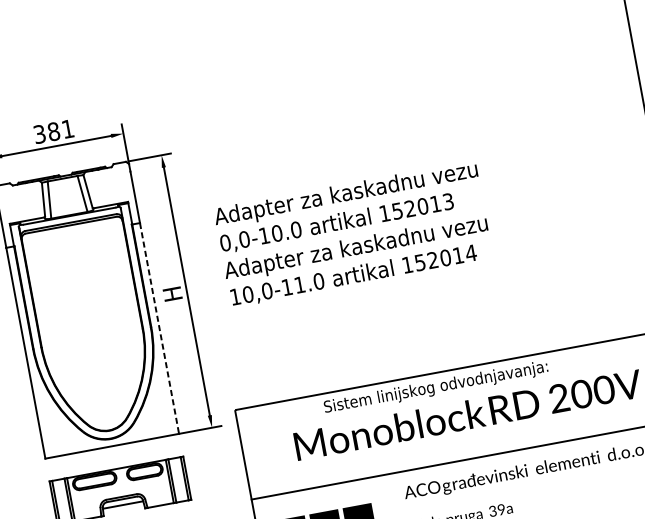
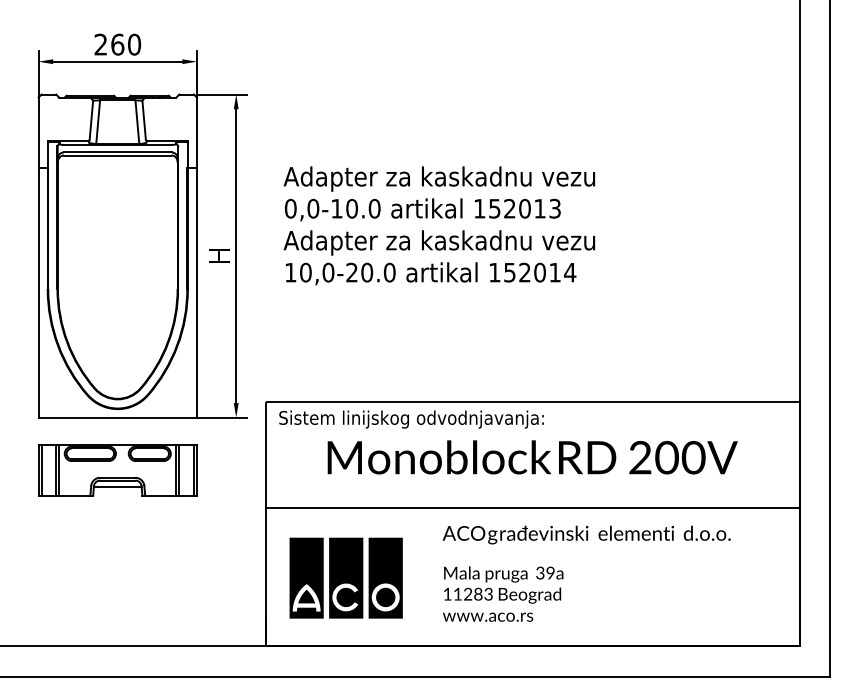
text: (53, 131) -> (117, 44), 381 -> 260
text: (293, 286) -> (359, 272), 10,0-11.0 -> 10,0-20.0
line: (159, 328) -> (197, 292), dashed -> solid
text: (436, 387) -> (411, 419), moved

